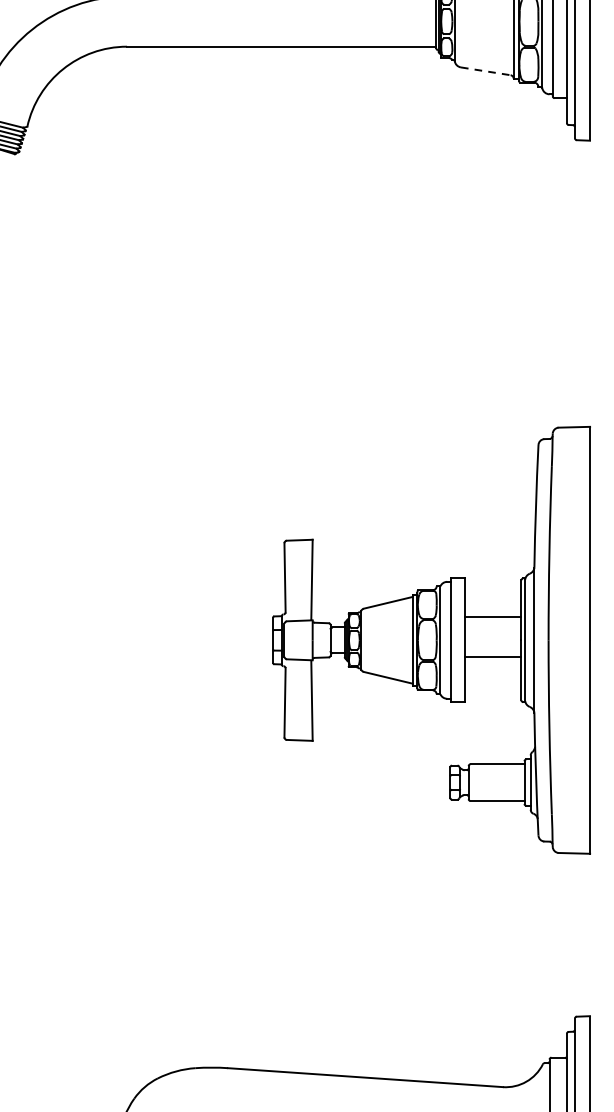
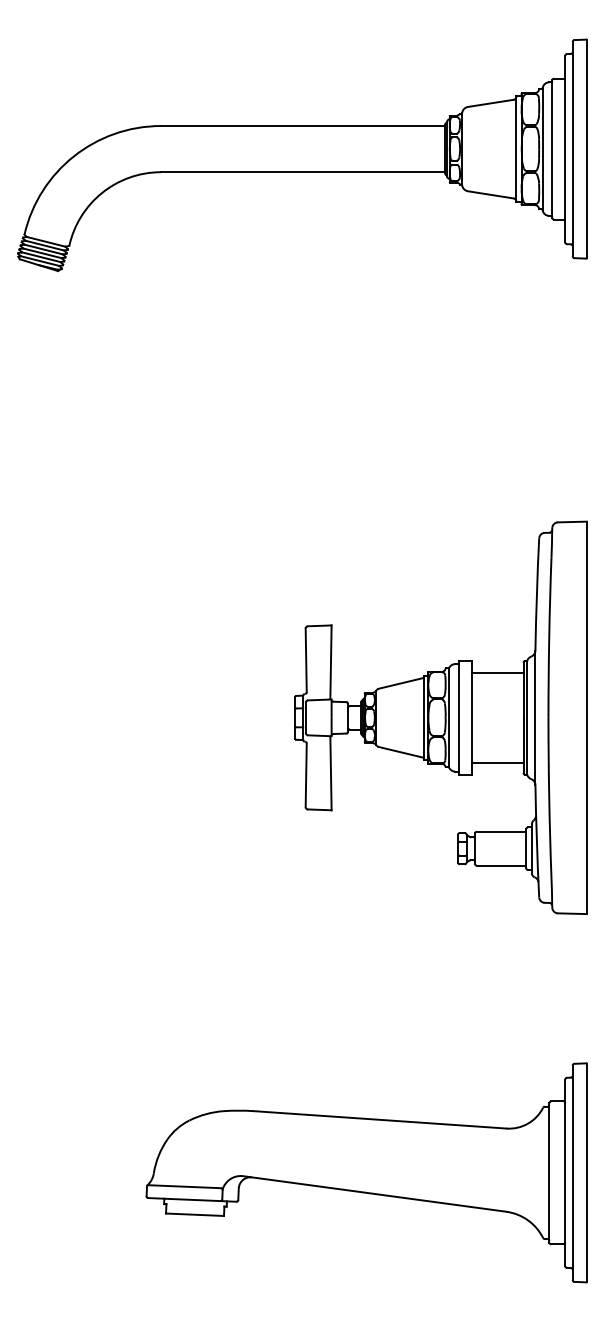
line: (486, 70) -> (491, 194), dashed -> solid
line: (493, 617) -> (497, 673), moved
line: (493, 656) -> (497, 762), moved

